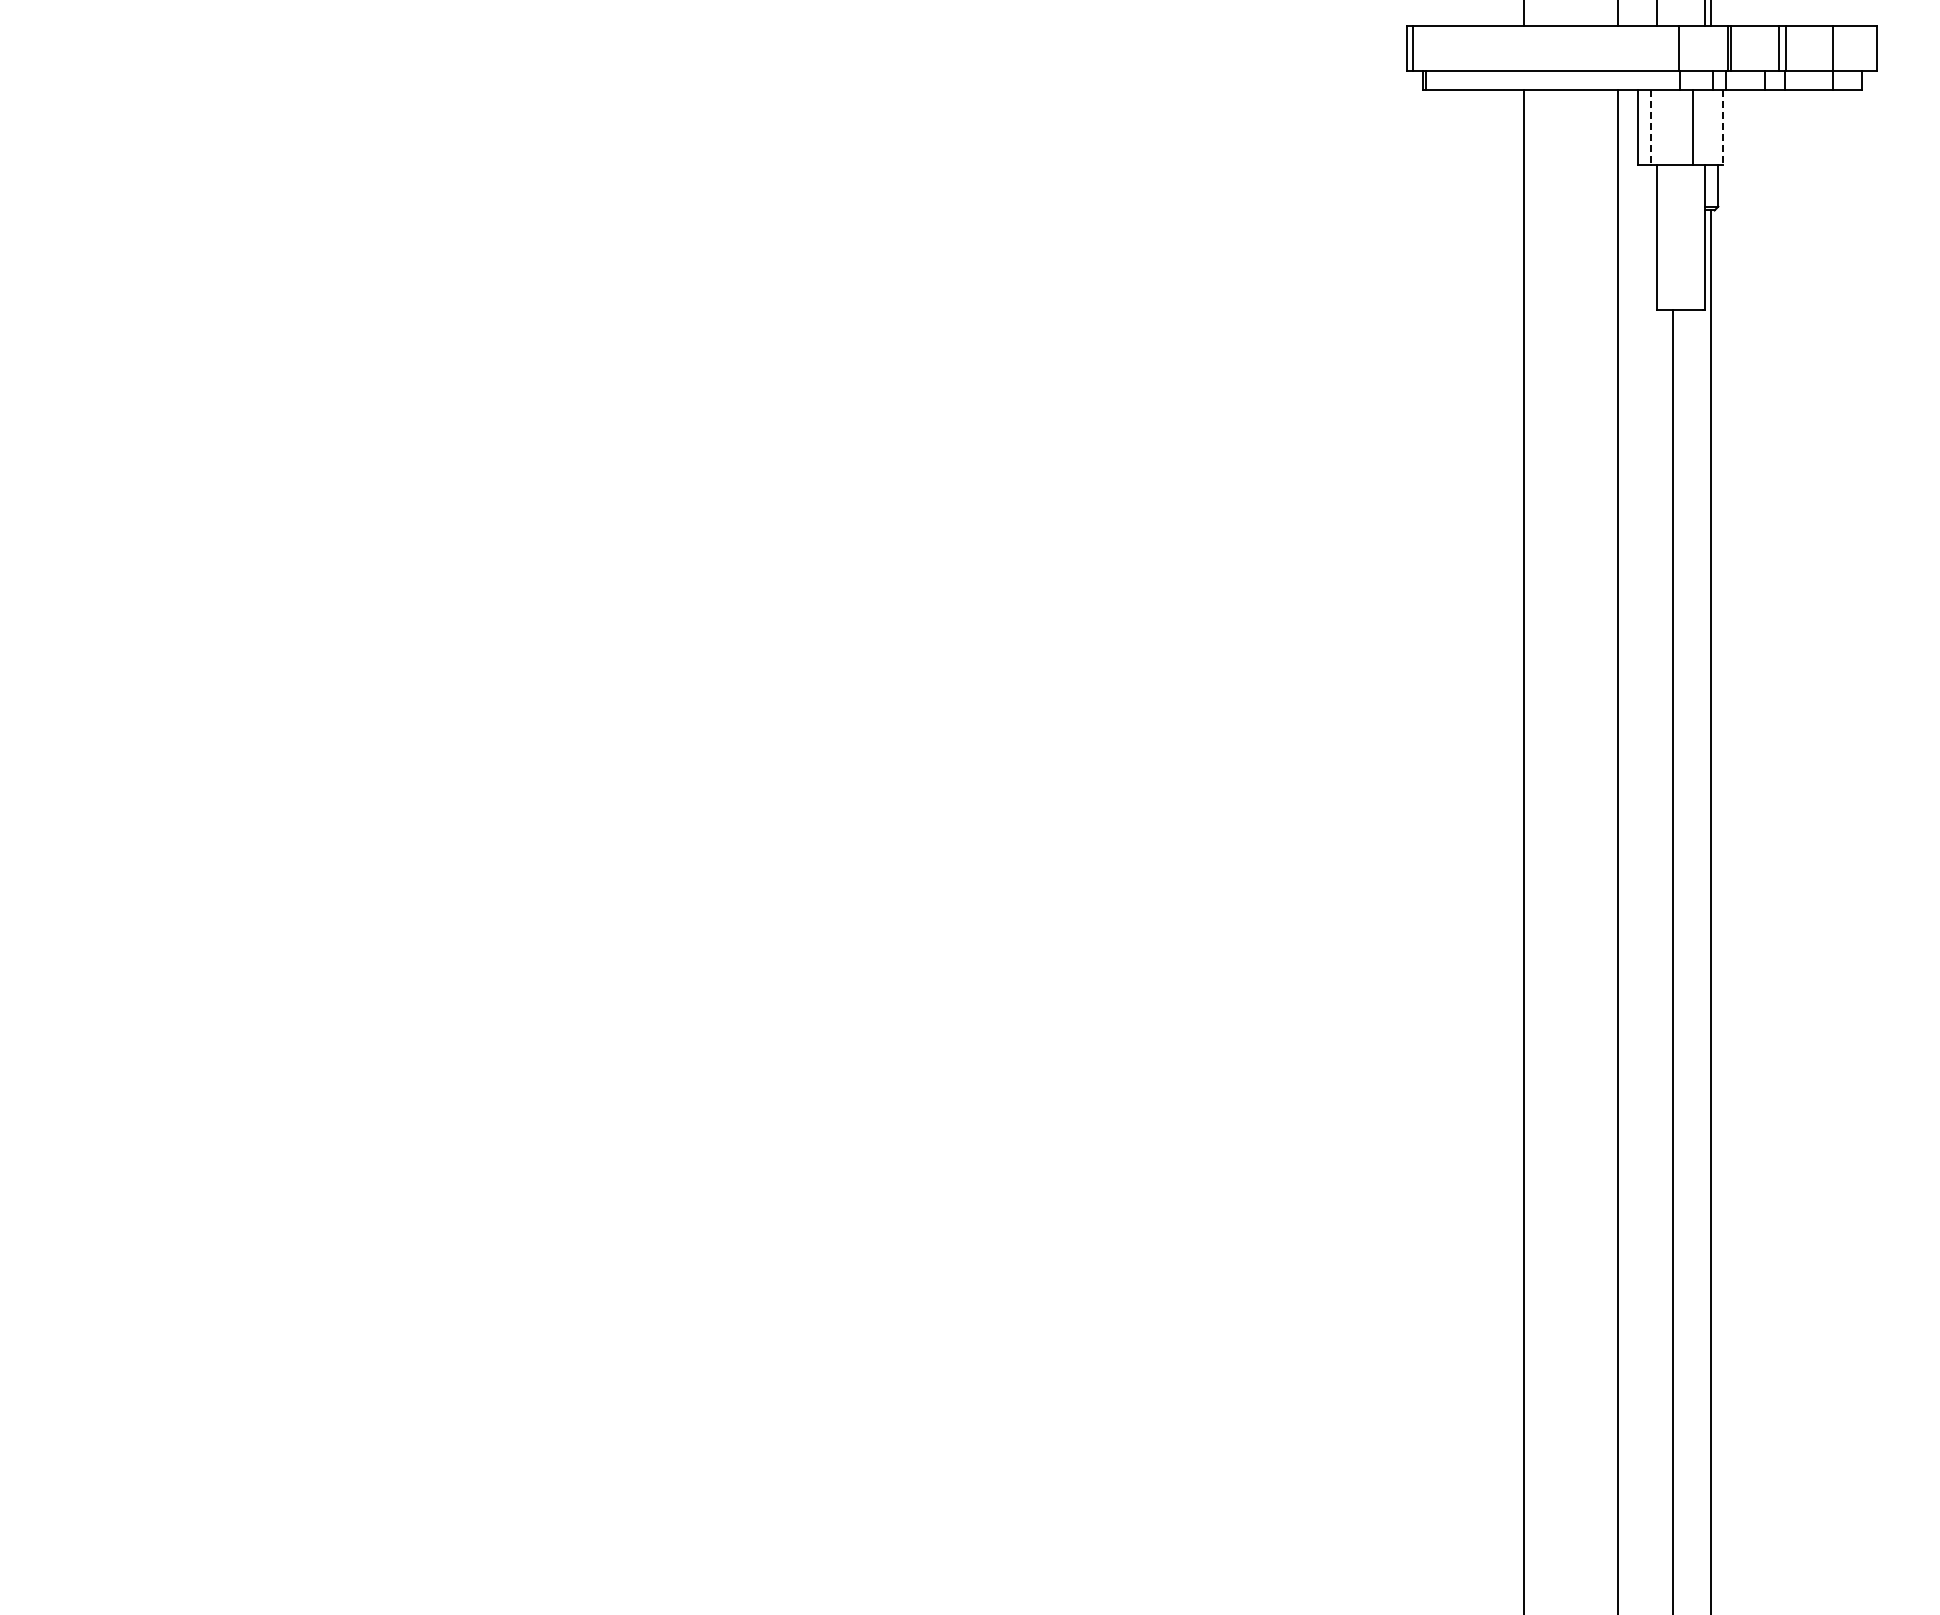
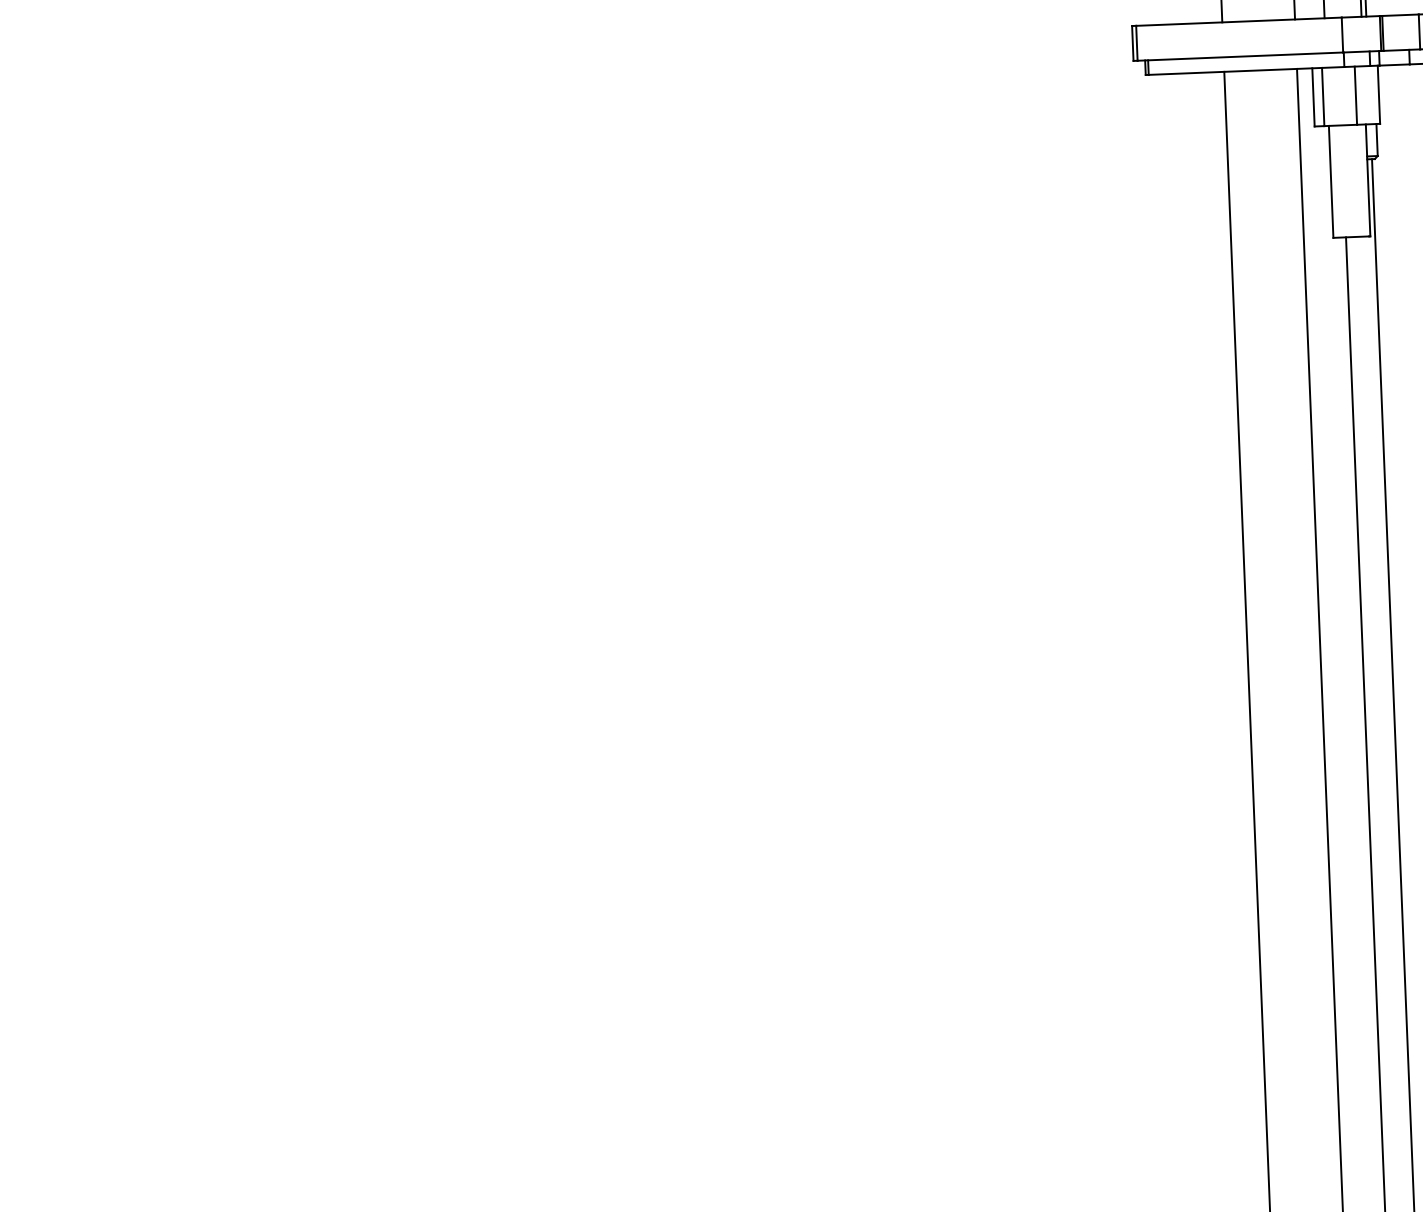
line: (1650, 127) -> (1322, 96), dashed -> solid
line: (1723, 127) -> (1379, 94), dashed -> solid

